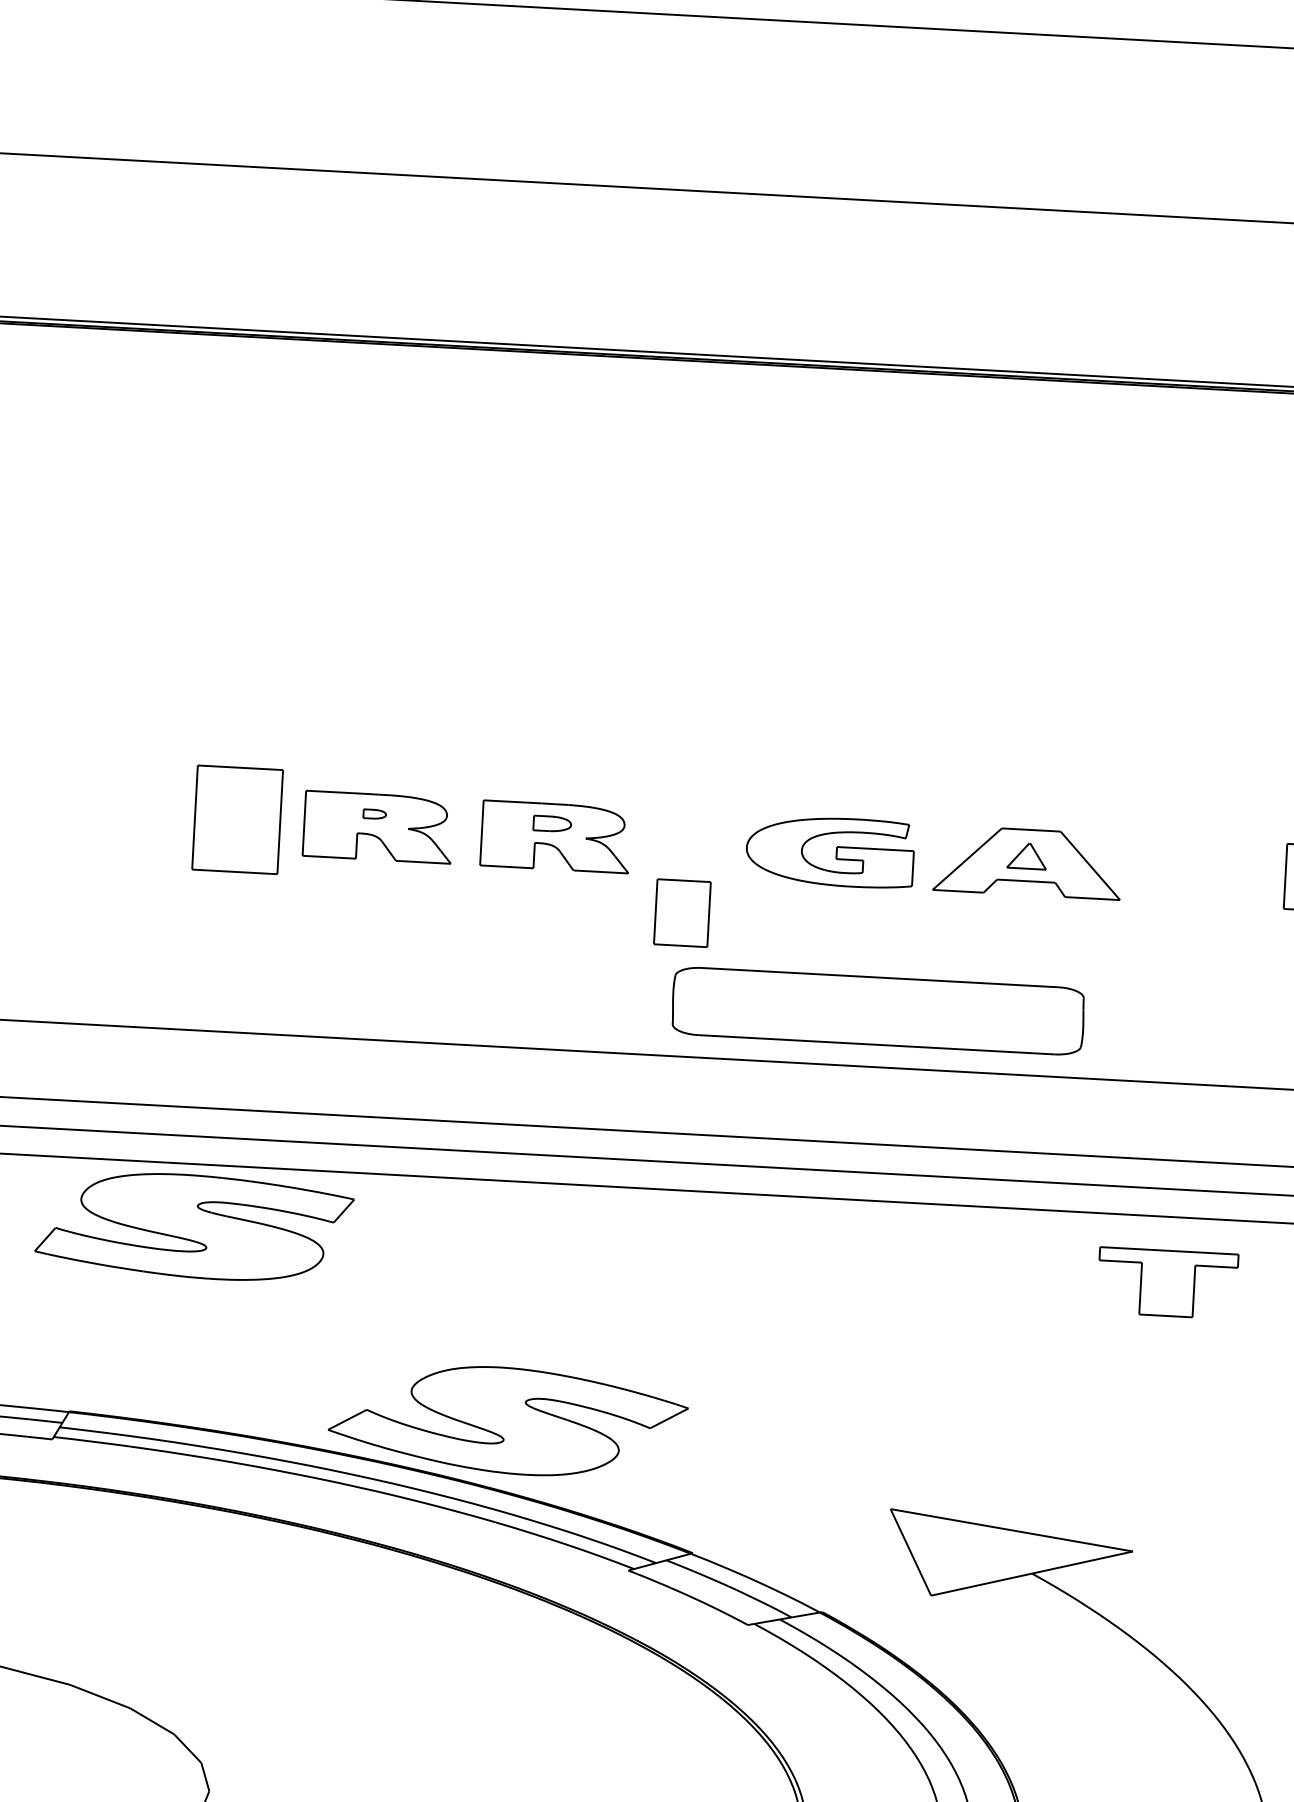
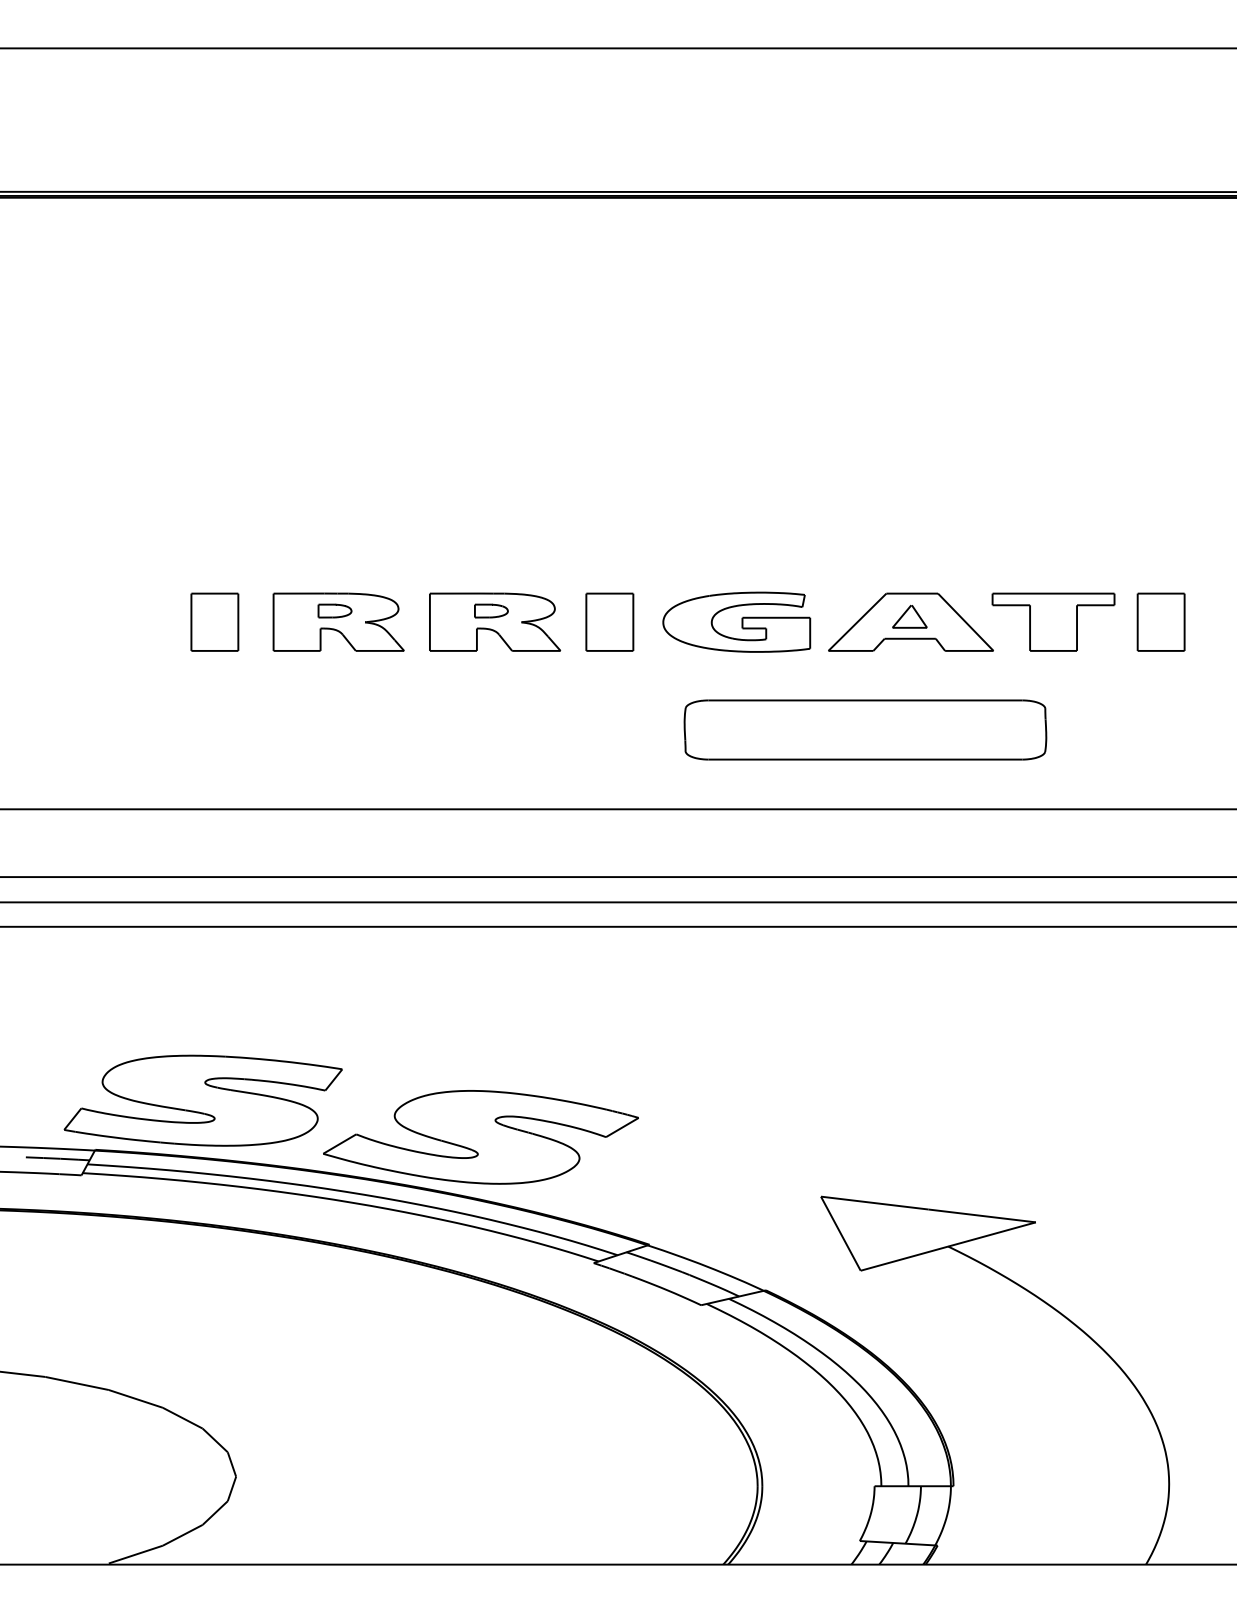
part: (374, 813) -> (334, 610), size x1.67
part: (237, 818) -> (214, 621), size x0.62
part: (682, 912) -> (609, 621), moved
part: (878, 1010) -> (865, 729), moved
part: (193, 1226) -> (202, 1100), moved
part: (1167, 1282) -> (1053, 621), moved

